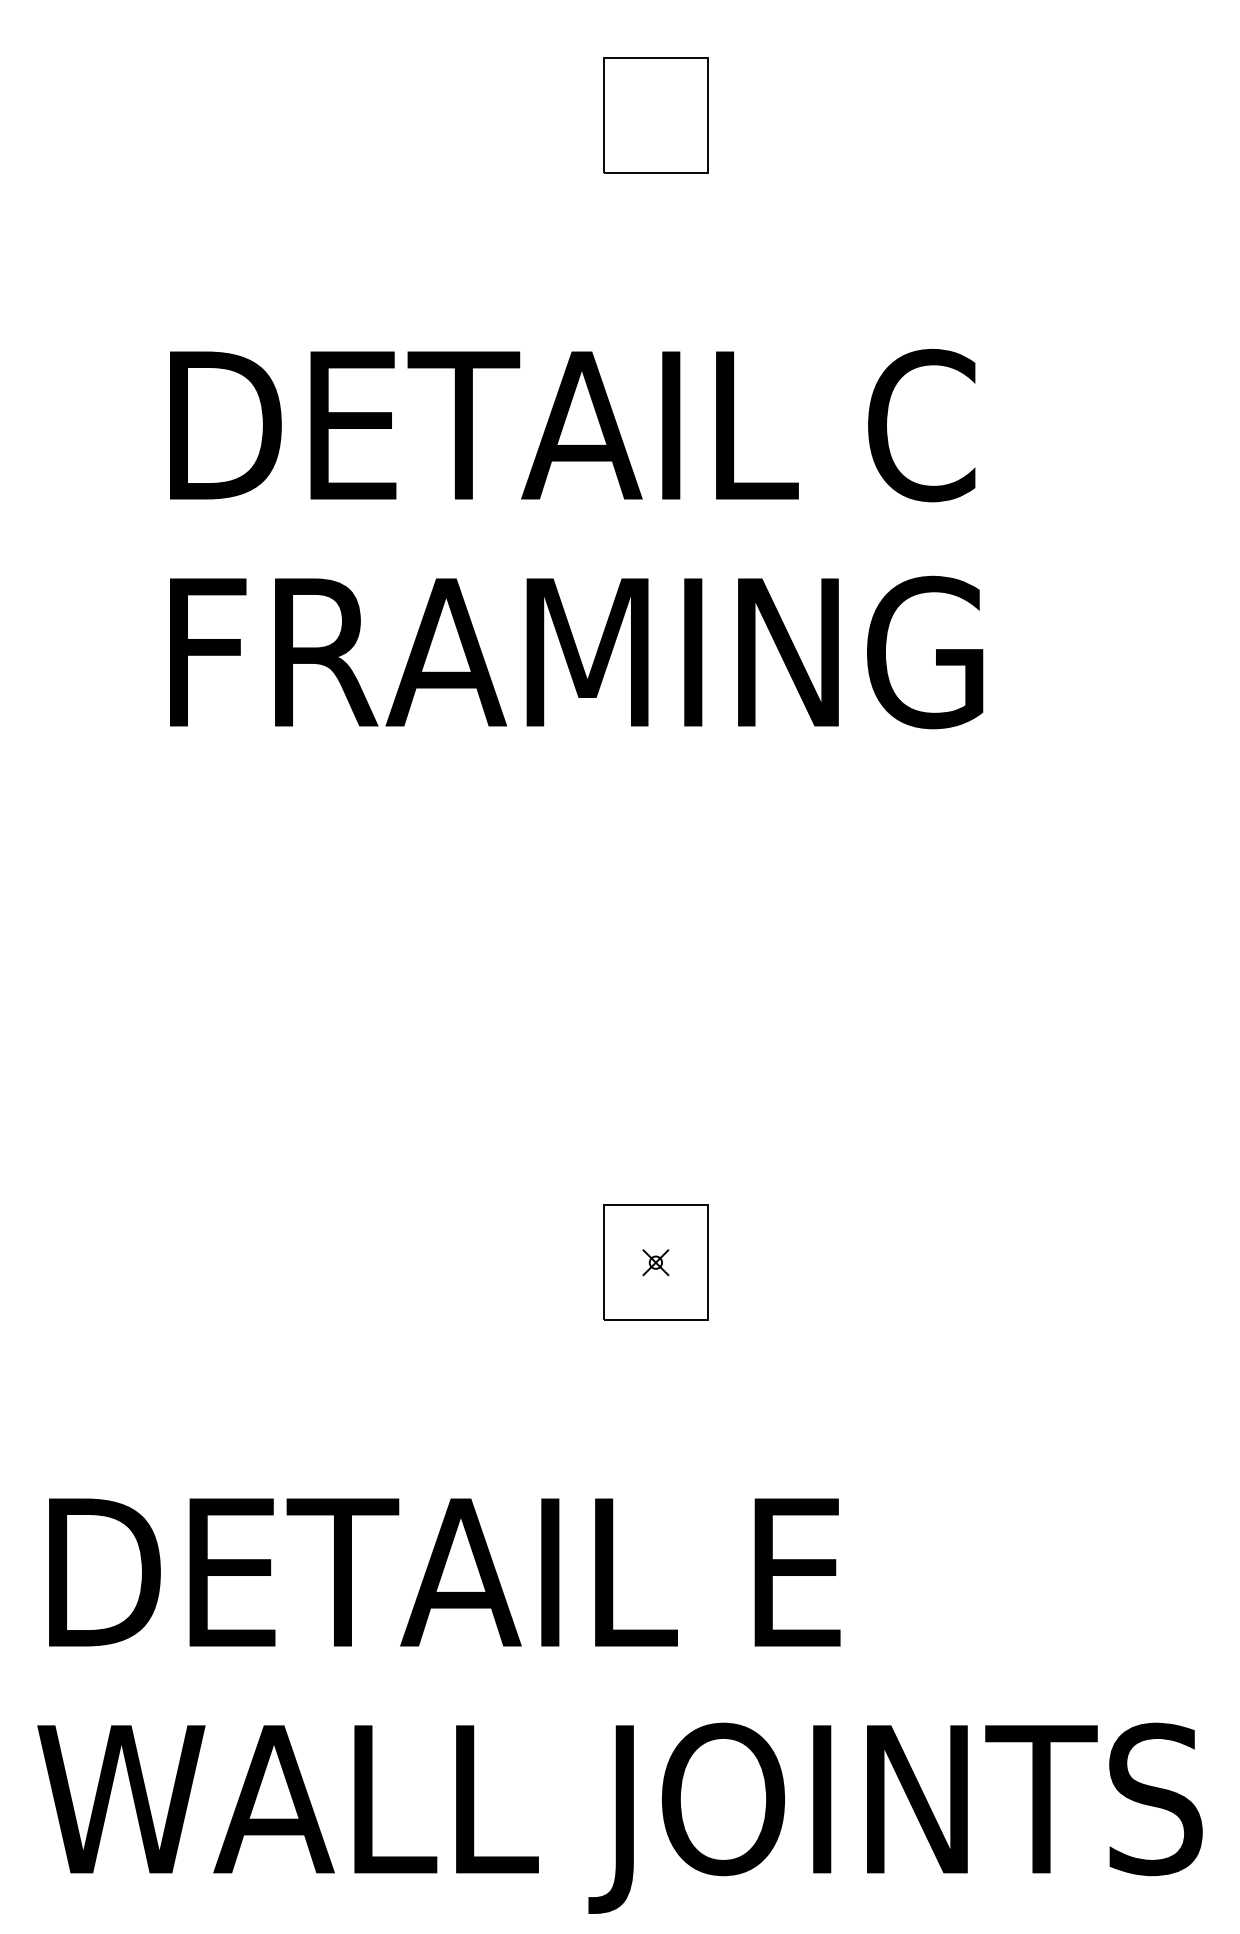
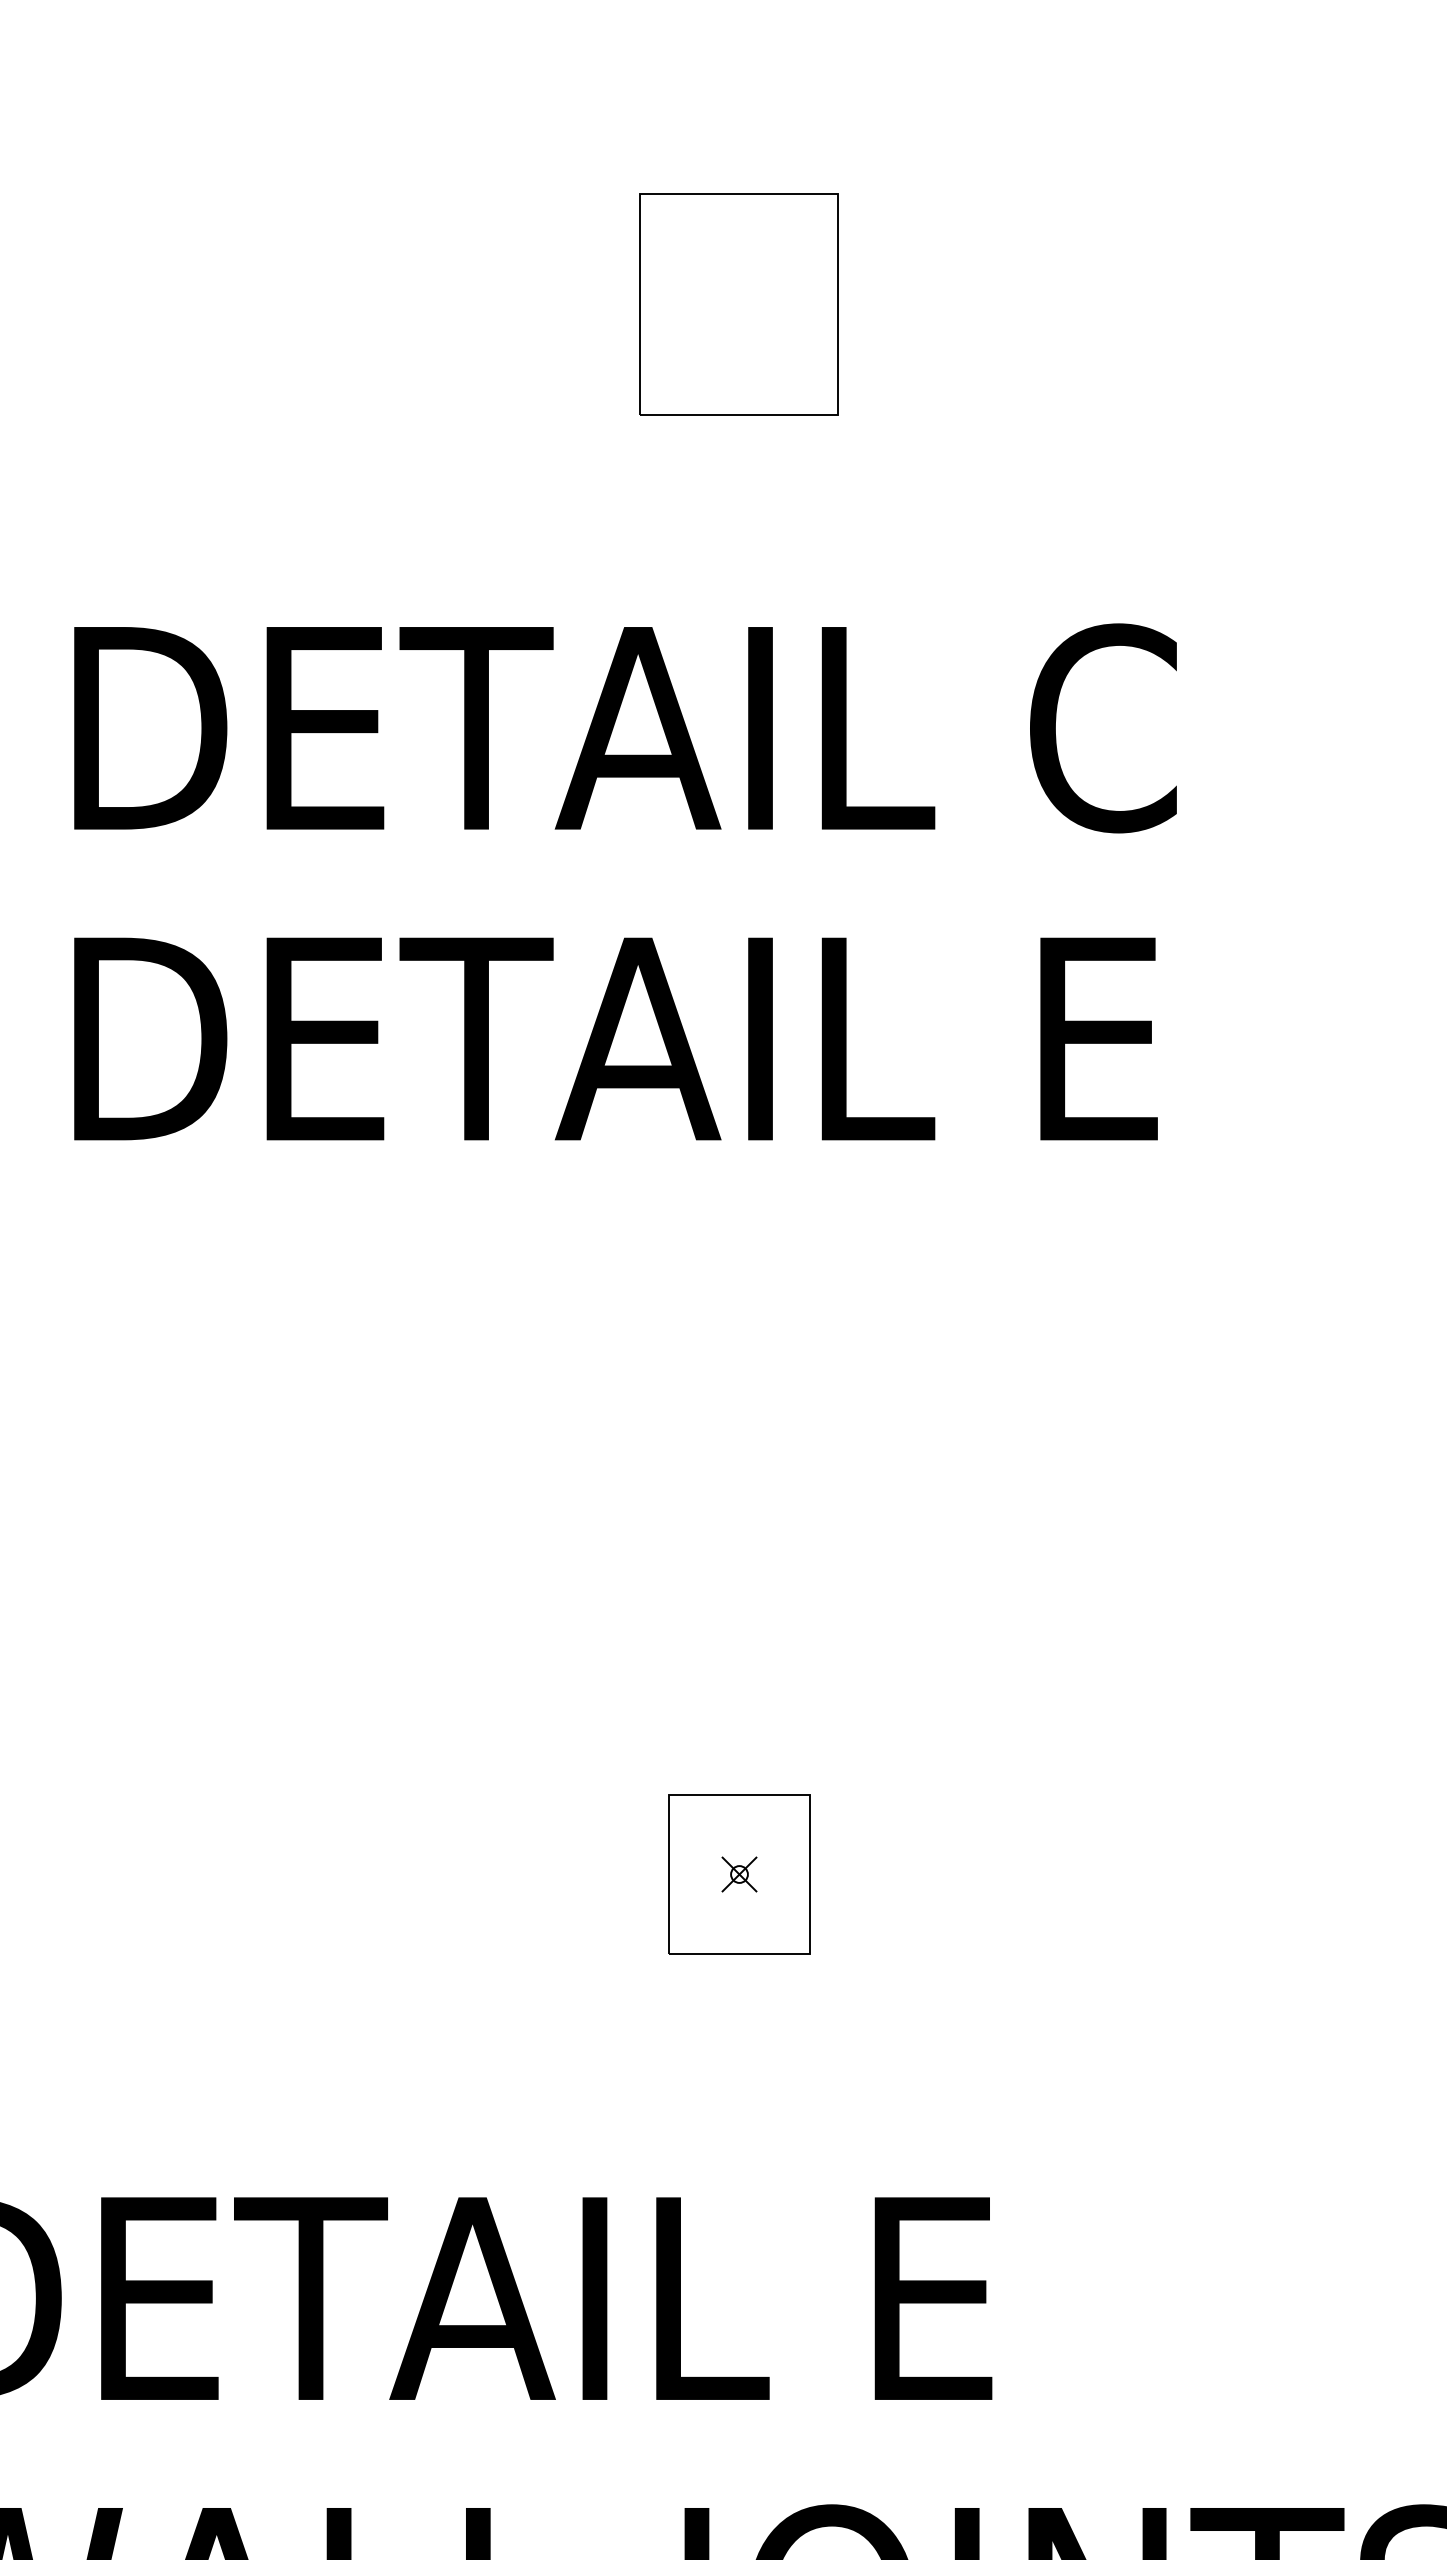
part: (655, 115) -> (738, 303), size x1.4
text: (585, 652) -> (643, 1039), FRAMING -> DETAIL E

